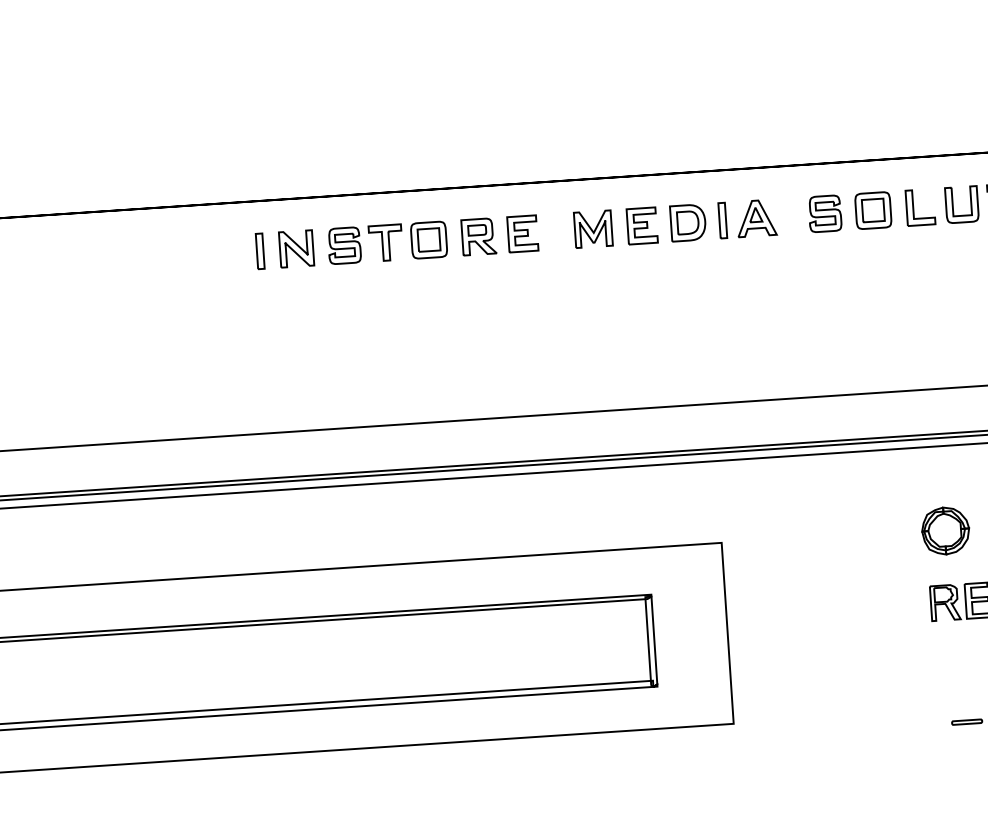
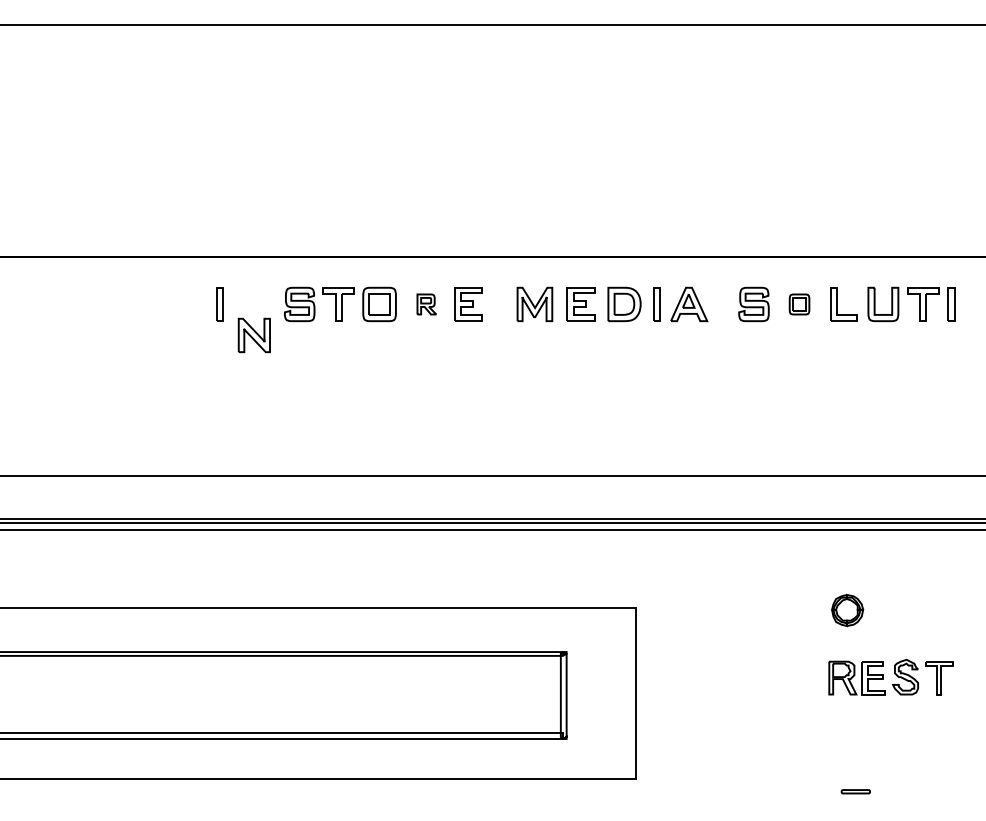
part: (873, 210) -> (799, 304), size x0.6
part: (478, 236) -> (426, 304), size x0.6
part: (295, 249) -> (253, 335), moved
part: (945, 531) -> (847, 610), size x0.7

